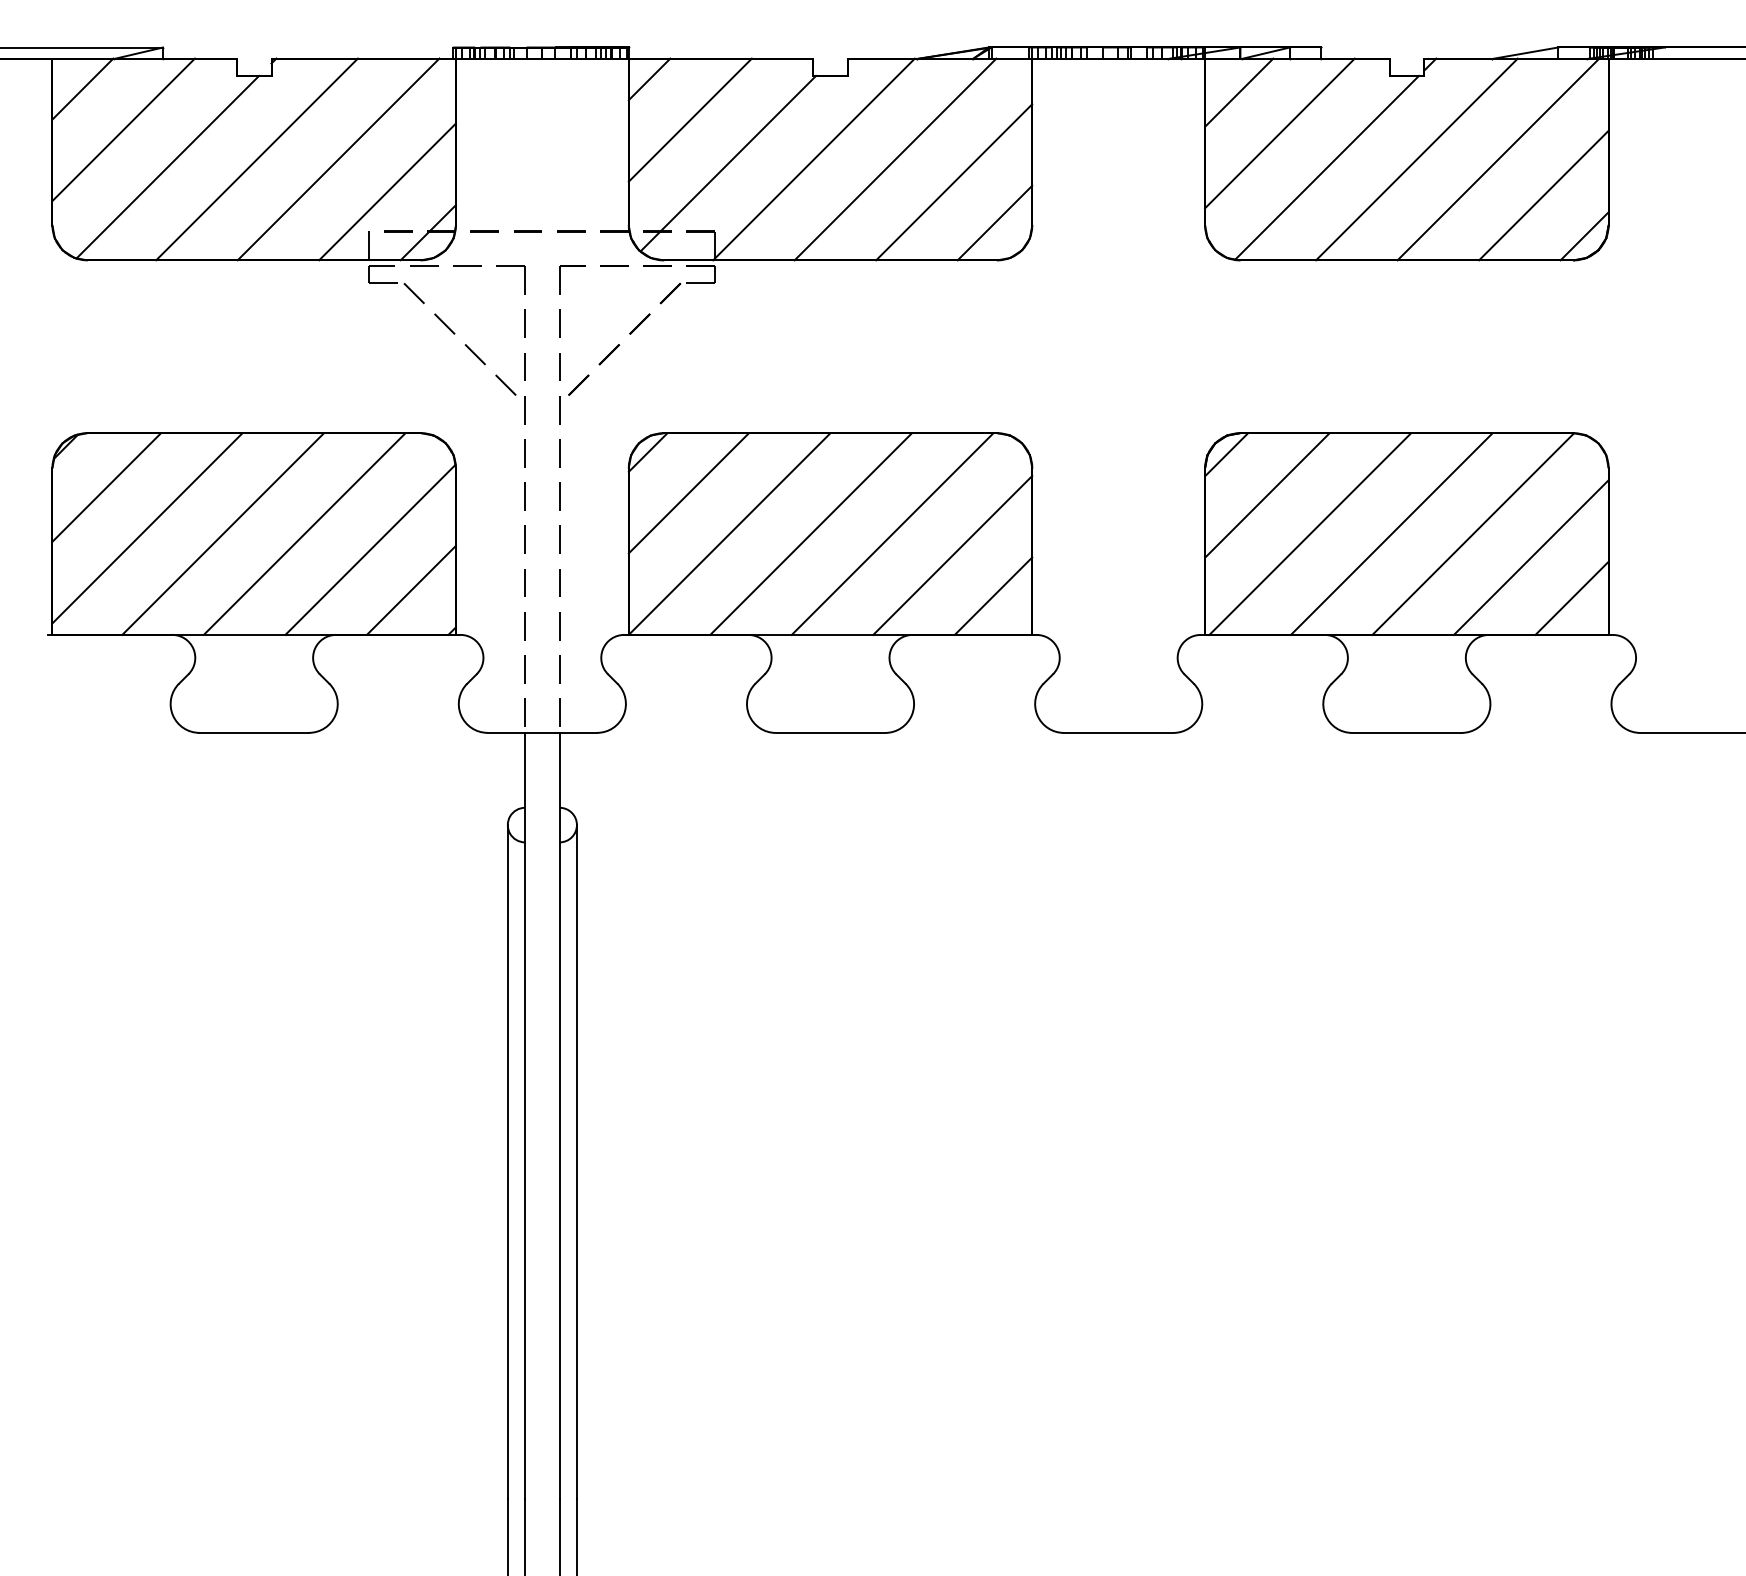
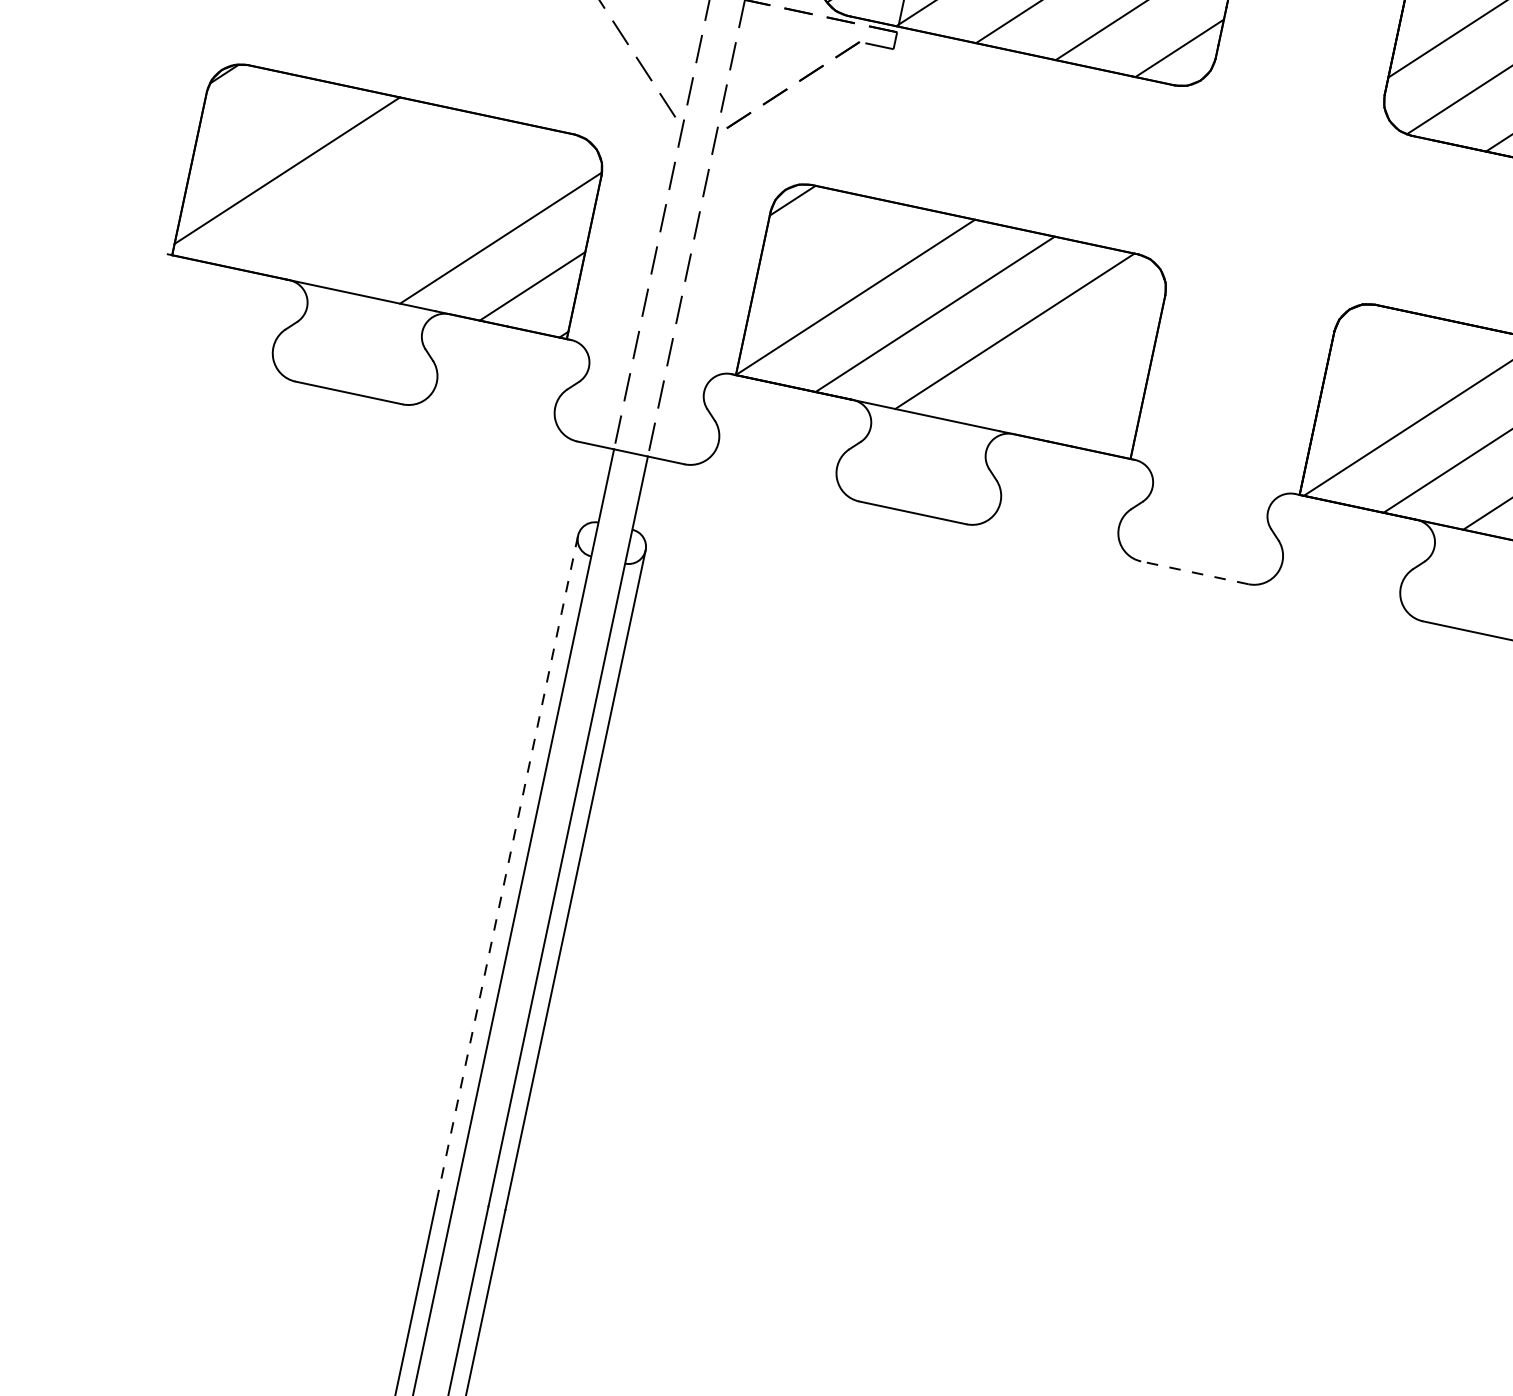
line: (1226, 454) -> (1358, 322), removed
line: (106, 487) -> (255, 122), removed
line: (688, 493) -> (823, 249), removed
line: (1267, 495) -> (1389, 371), removed
line: (223, 533) -> (360, 191), removed
line: (304, 533) -> (439, 208), removed
line: (952, 554) -> (1069, 363), removed
line: (993, 595) -> (1100, 412), removed
line: (1118, 732) -> (1194, 572), solid -> dashed
line: (507, 1162) -> (507, 865), solid -> dashed

